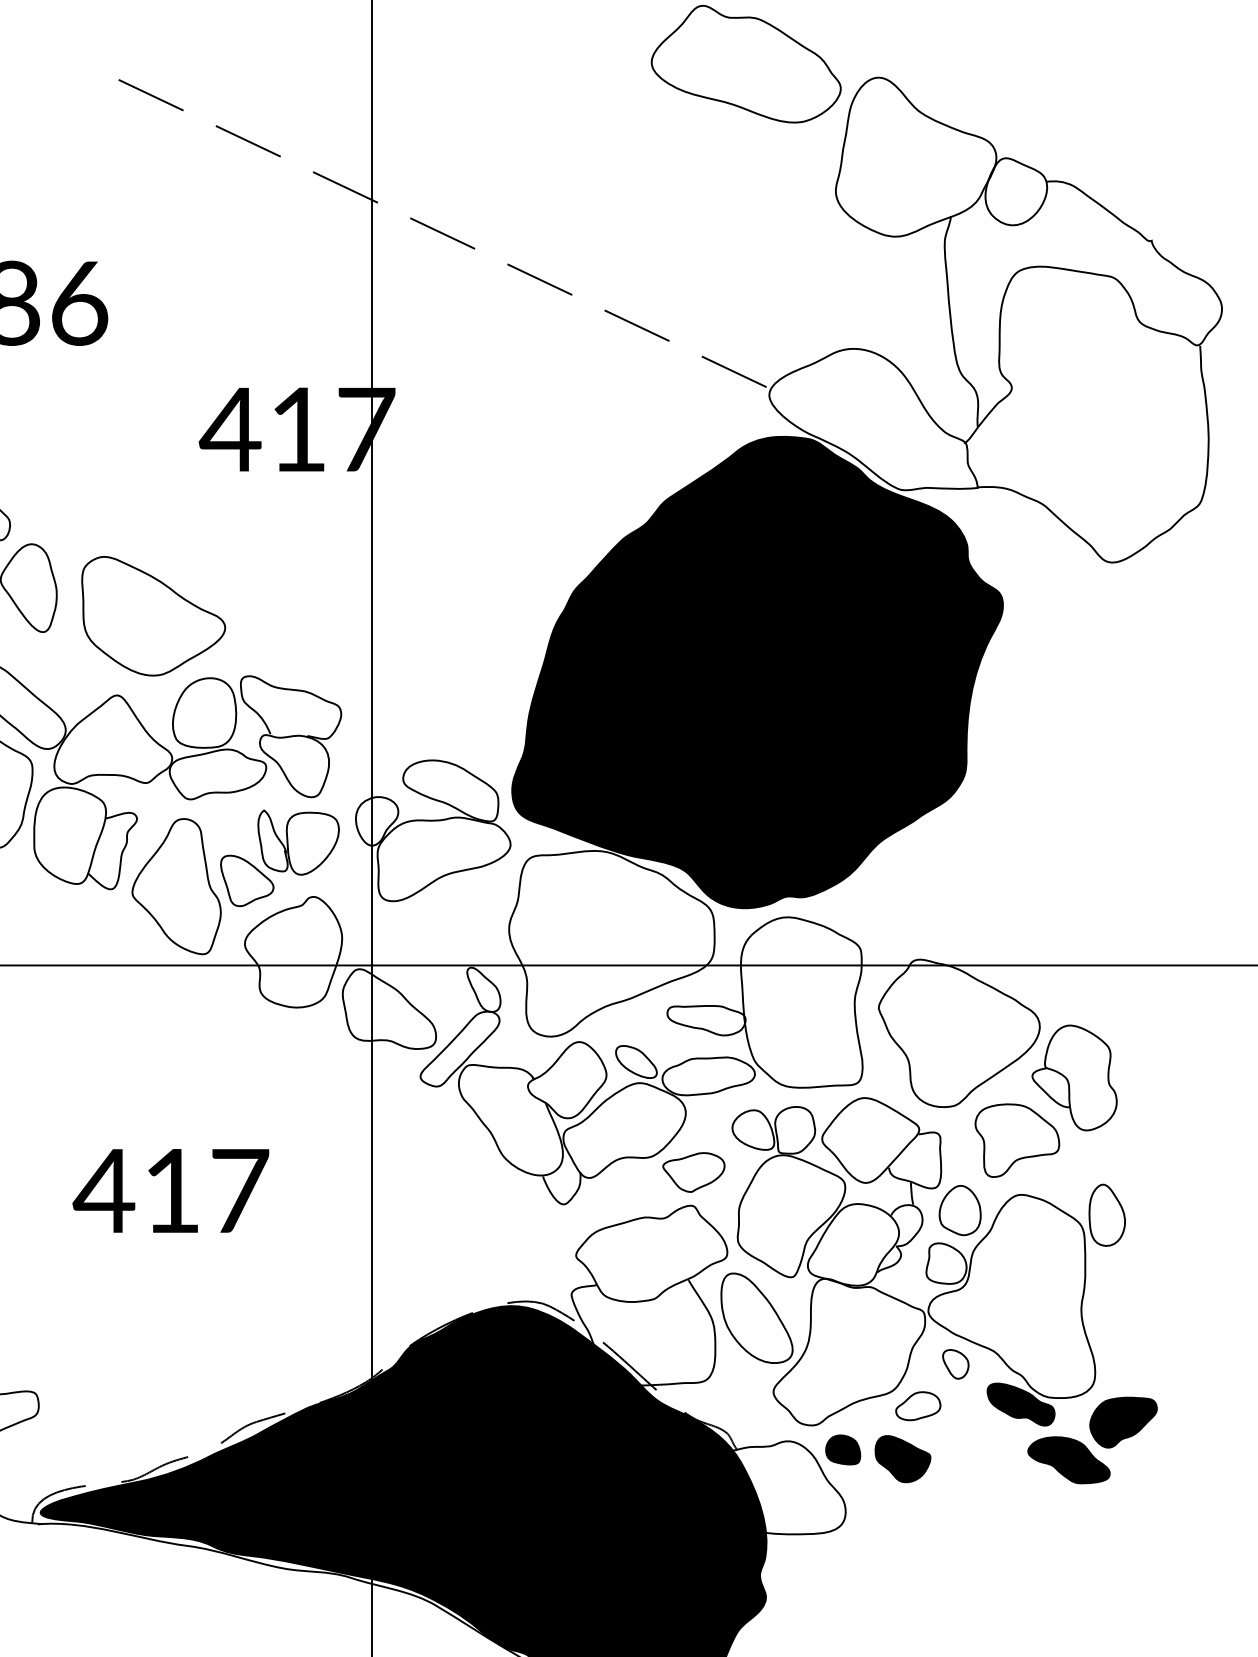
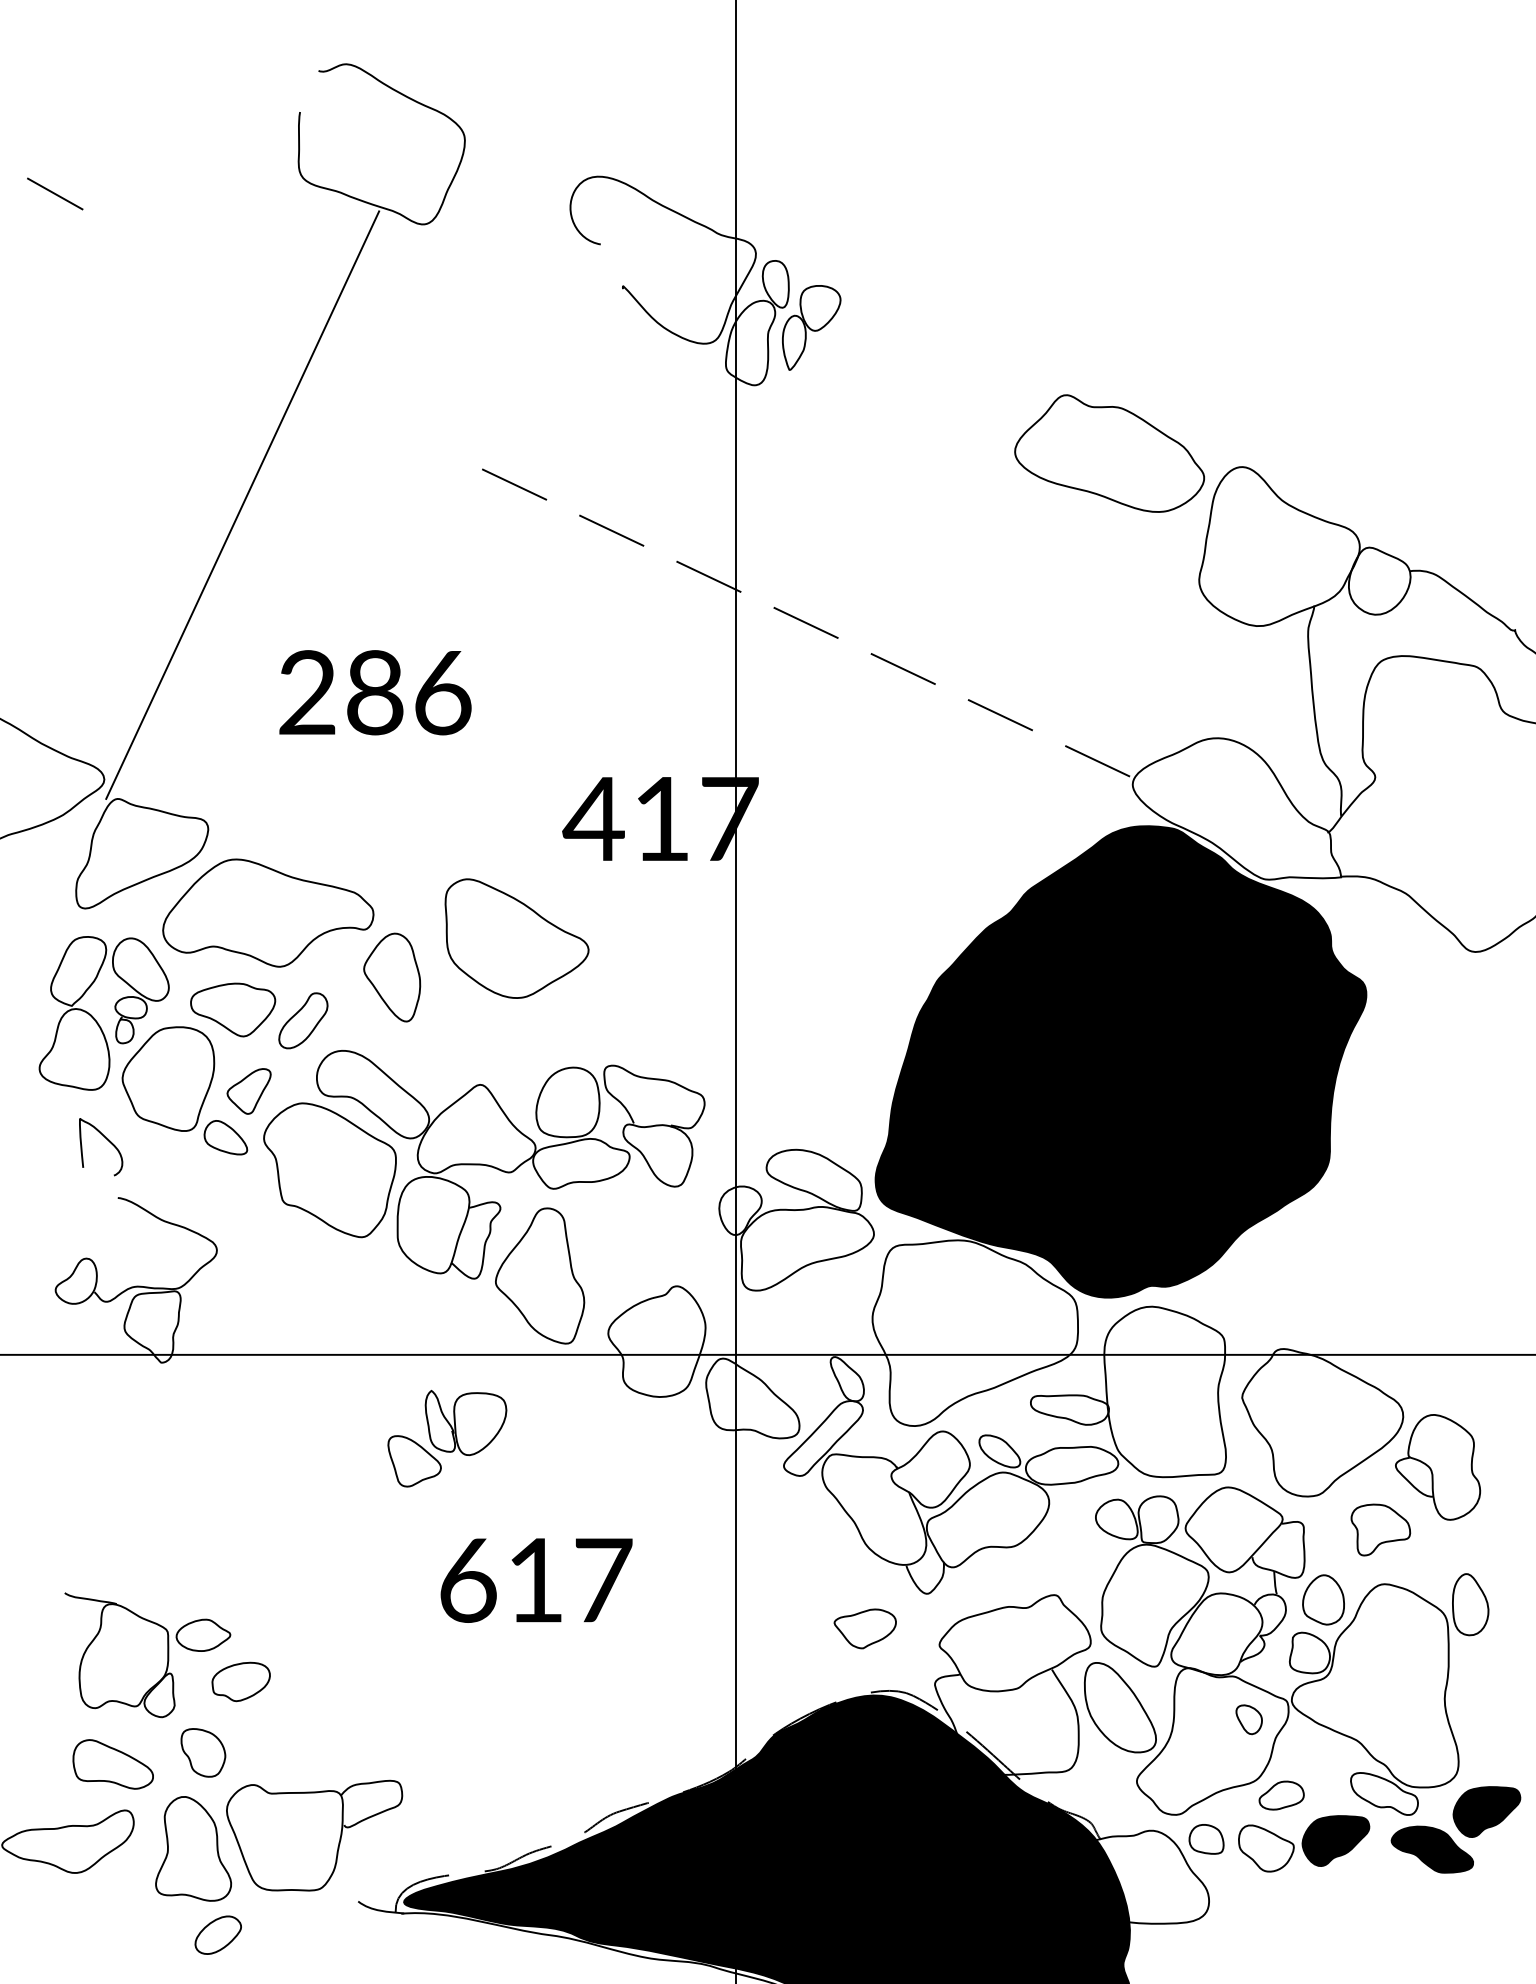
part: (153, 616) -> (516, 938), moved
part: (280, 858) -> (447, 1438), moved
part: (1017, 1140) -> (1380, 1529), size x0.7
part: (693, 1172) -> (864, 1628), moved
text: (103, 1191) -> (466, 1580), 417 -> 617
part: (955, 1364) -> (1248, 1719), moved
fill: (1021, 1405) -> (1384, 1794), removed
fill: (843, 1449) -> (1206, 1838), removed
part: (972, 1451) -> (1335, 1840), added
fill: (902, 1459) -> (1265, 1848), removed

